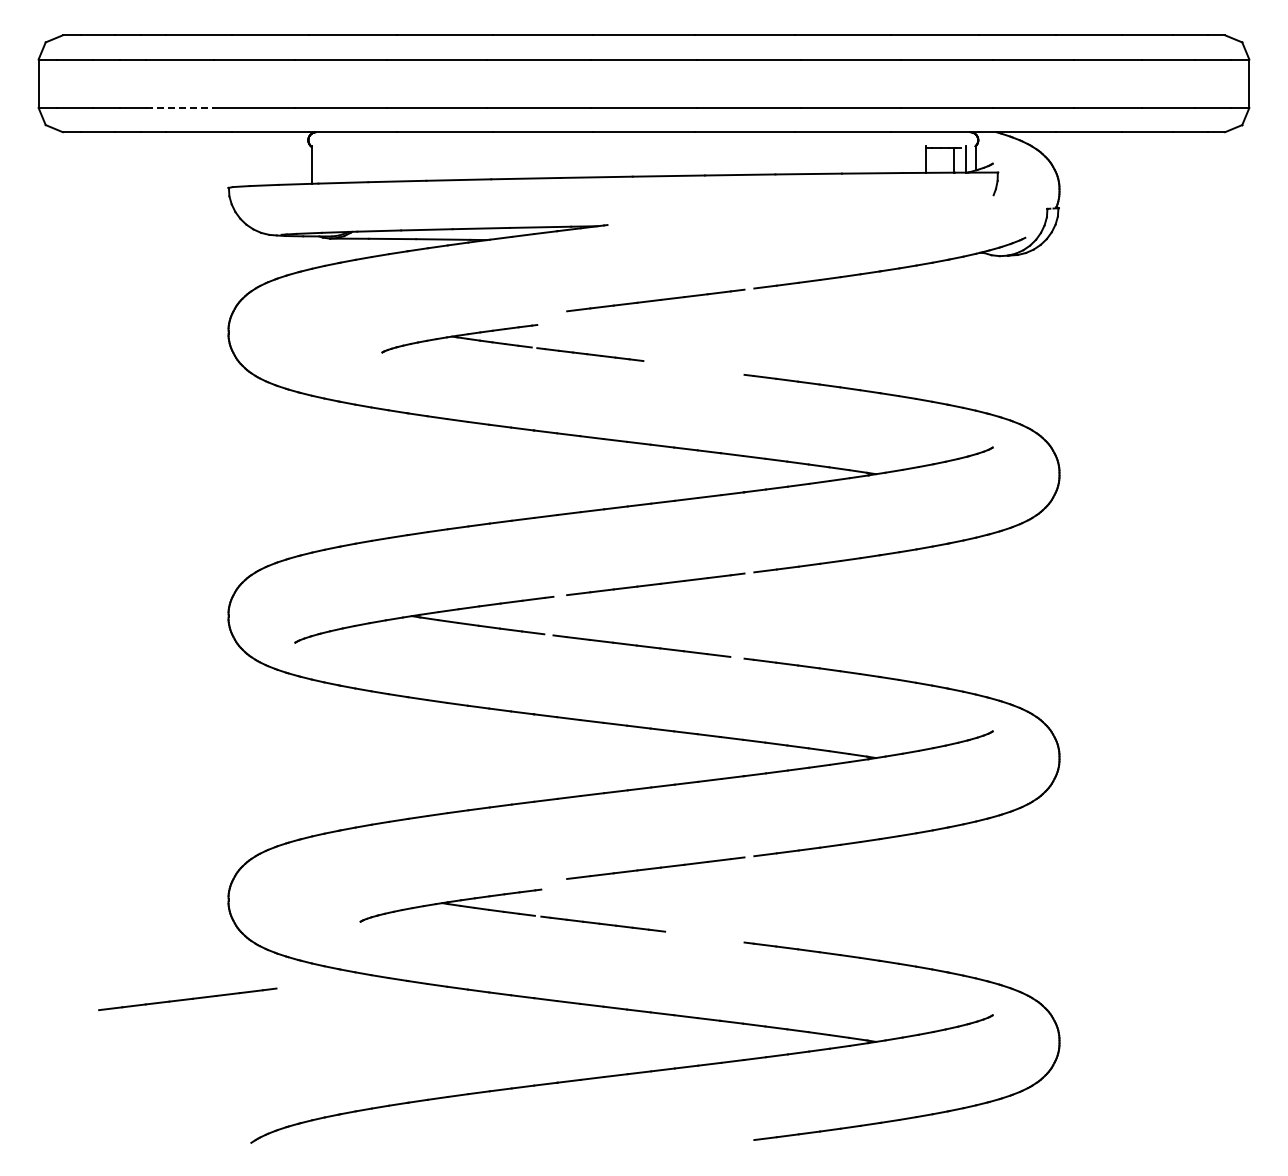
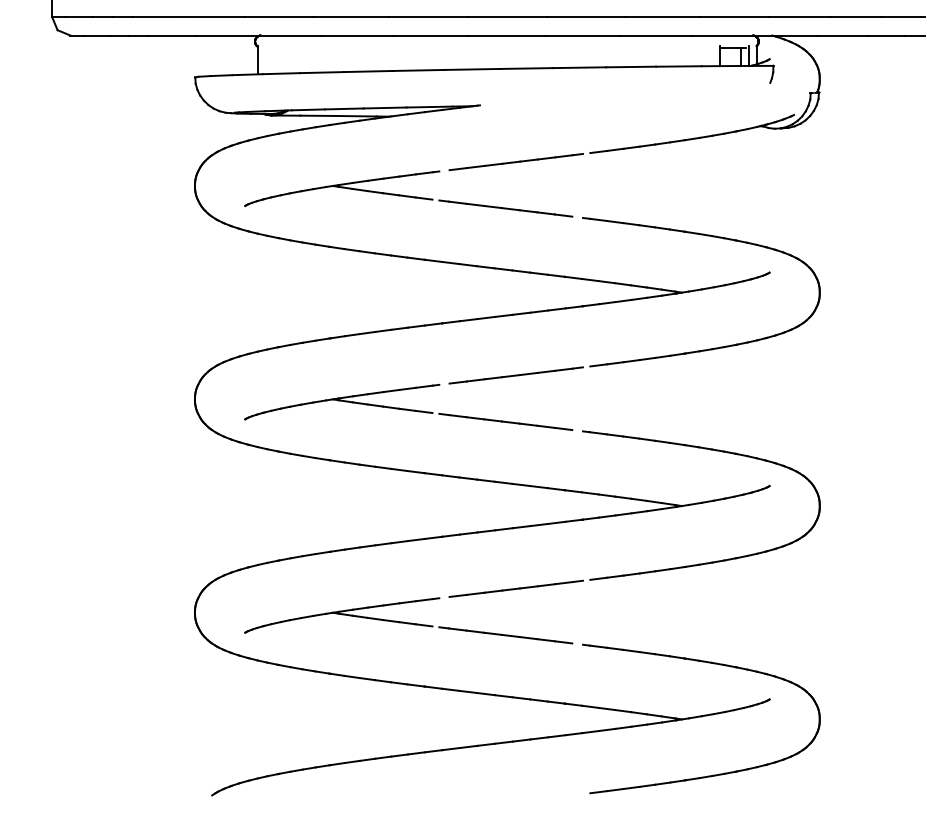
line: (180, 107) -> (158, 16), dashed -> solid
part: (512, 342) -> (408, 193), size x1.67
part: (512, 910) -> (408, 620), size x1.43
line: (187, 999) -> (164, 687), removed

